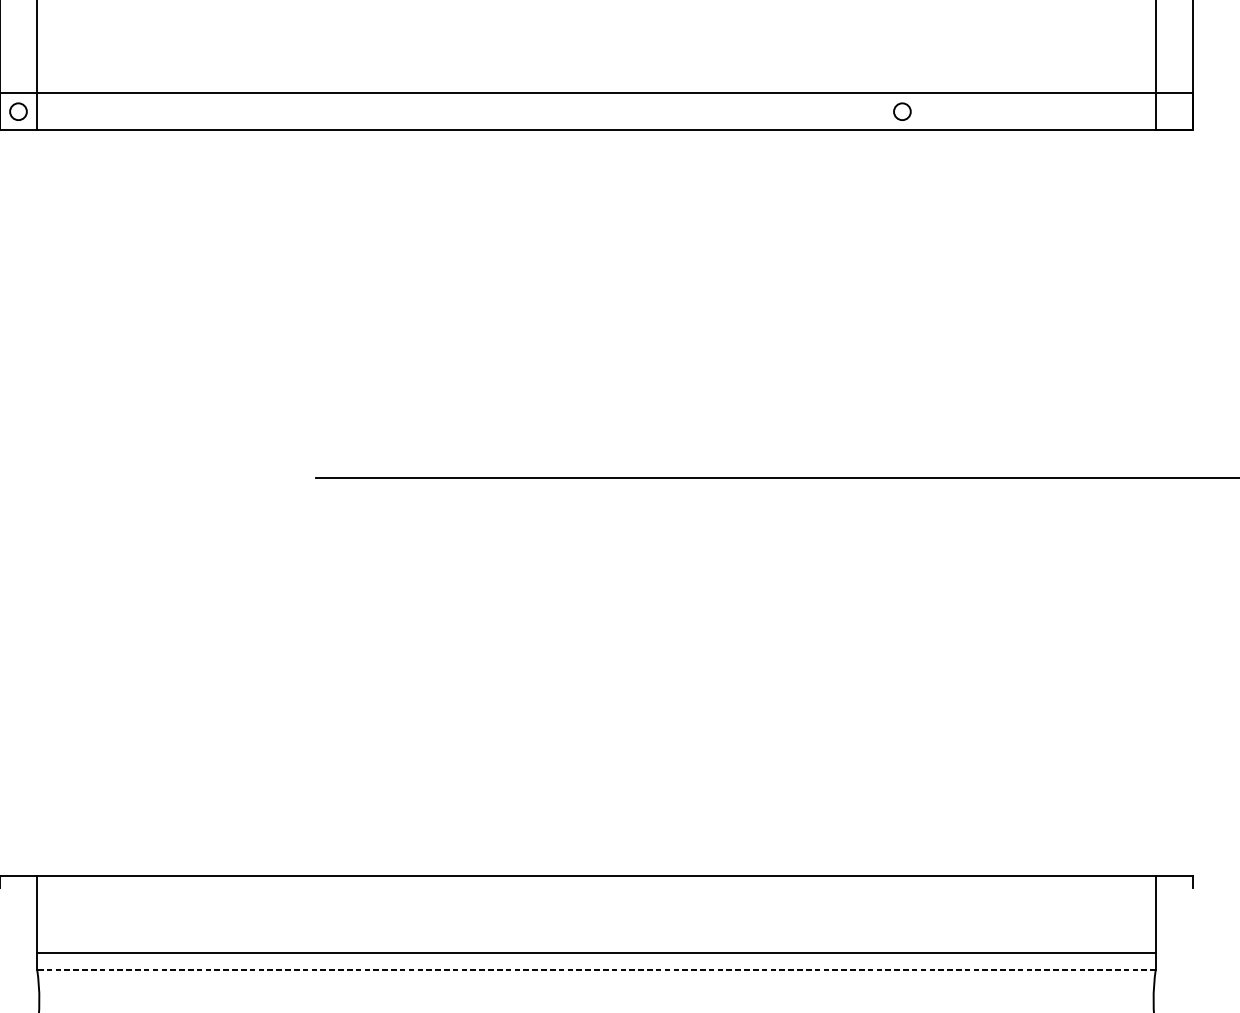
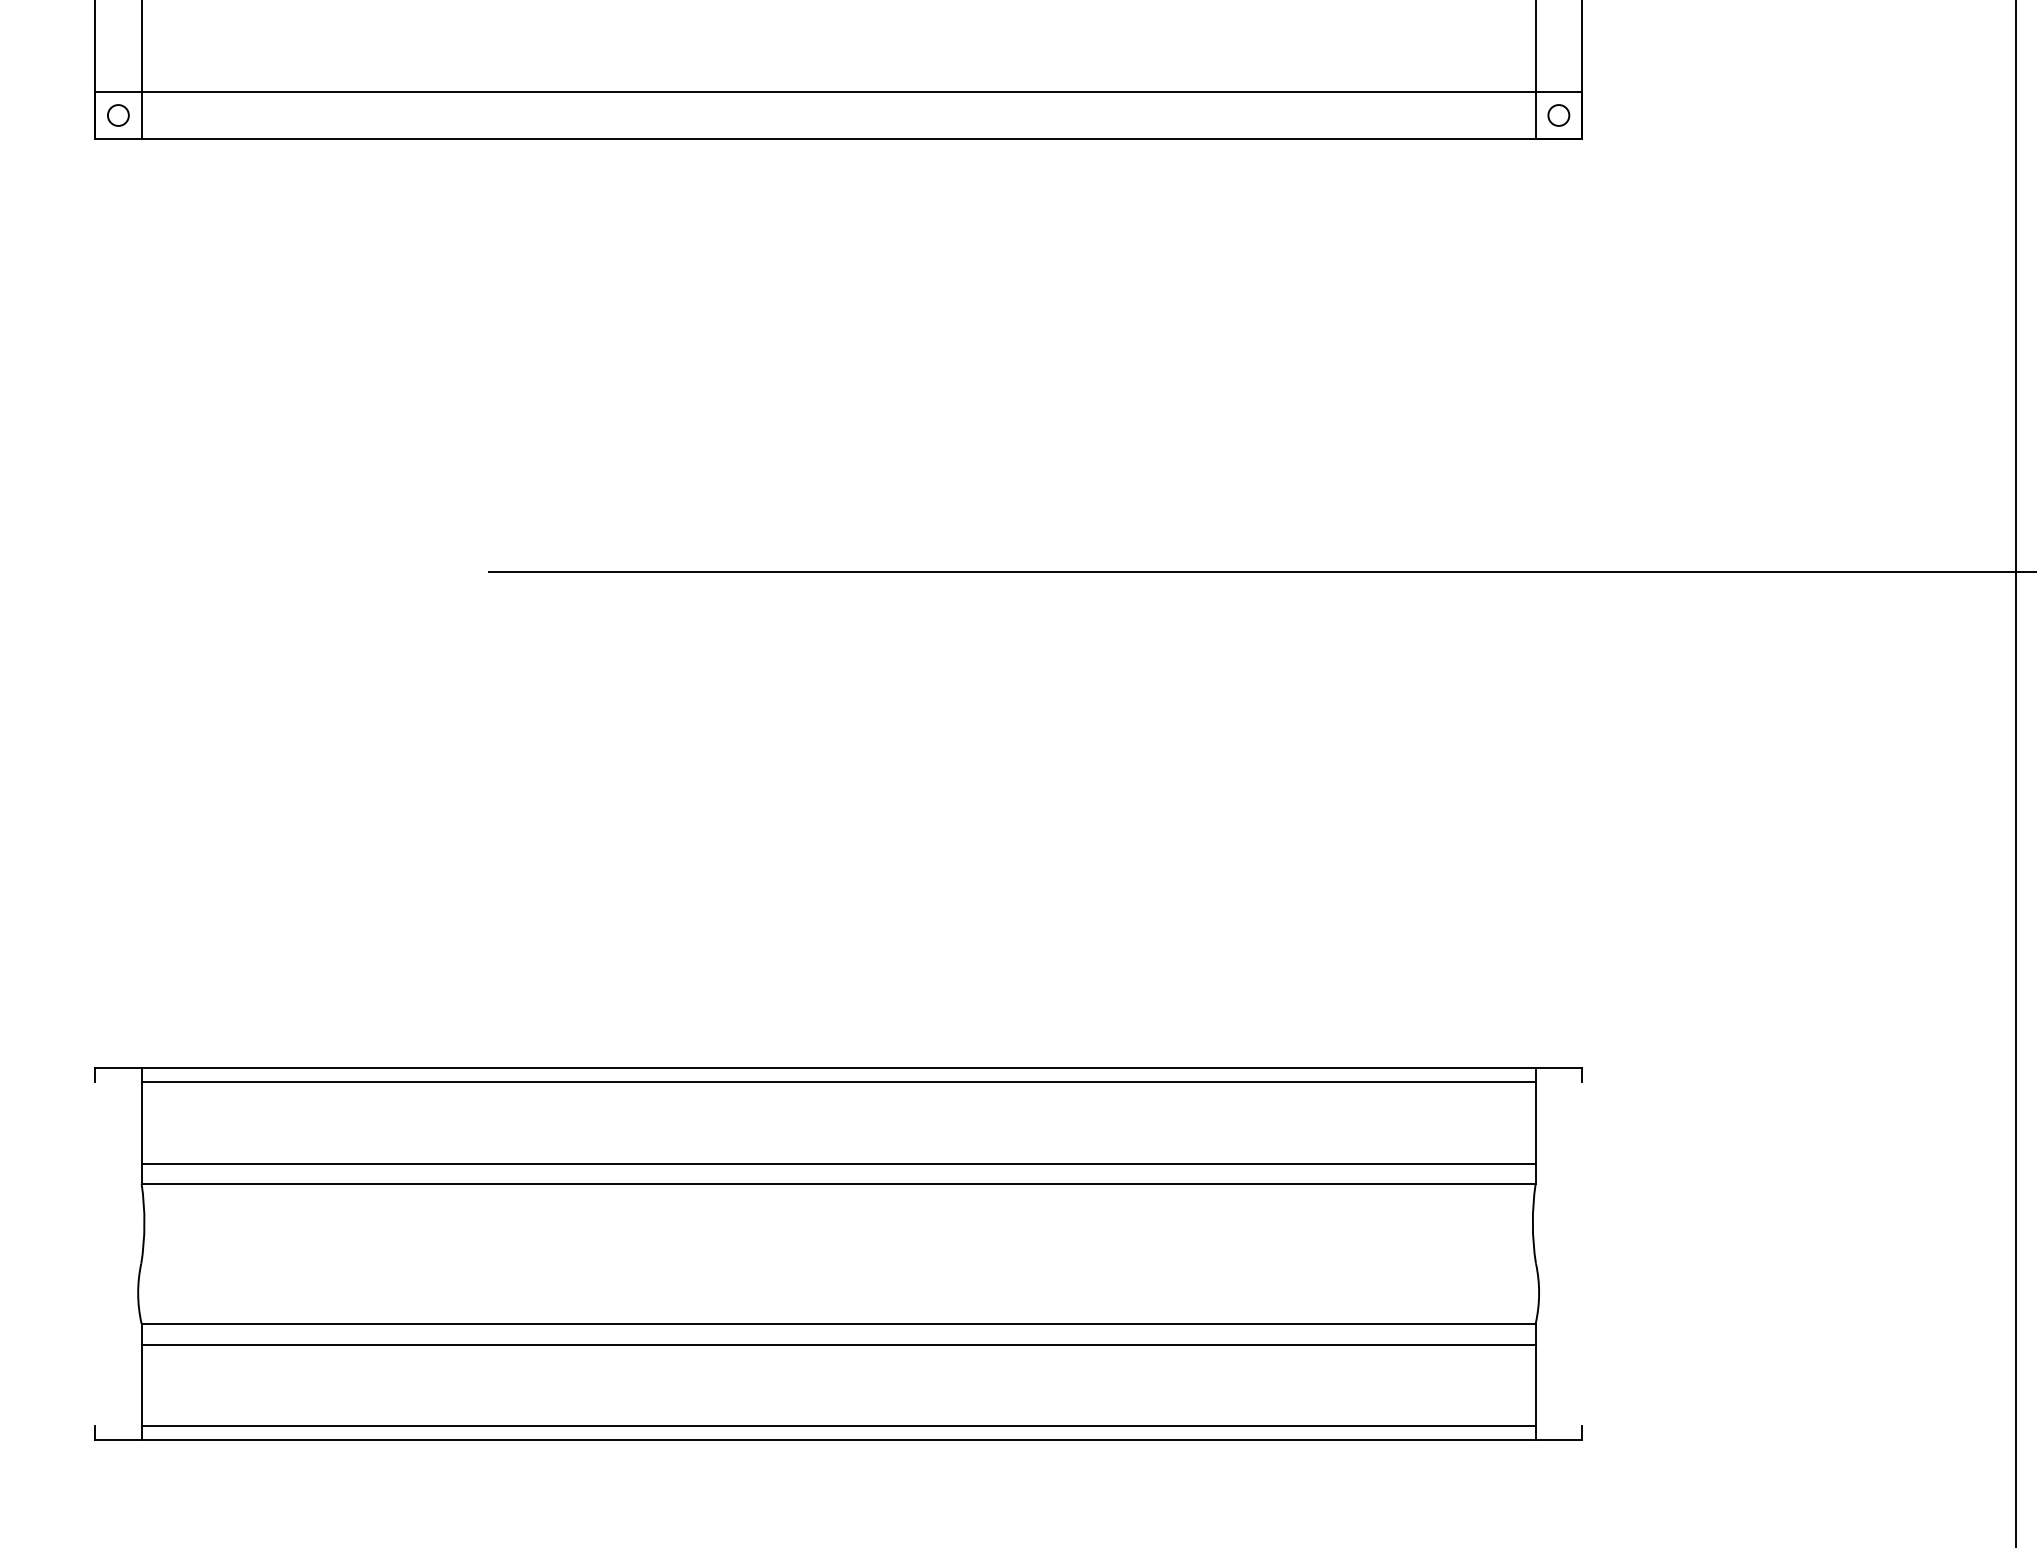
circle: (902, 111) -> (1558, 115), moved
line: (596, 887) -> (838, 1082), added
line: (596, 969) -> (838, 1184), dashed -> solid

